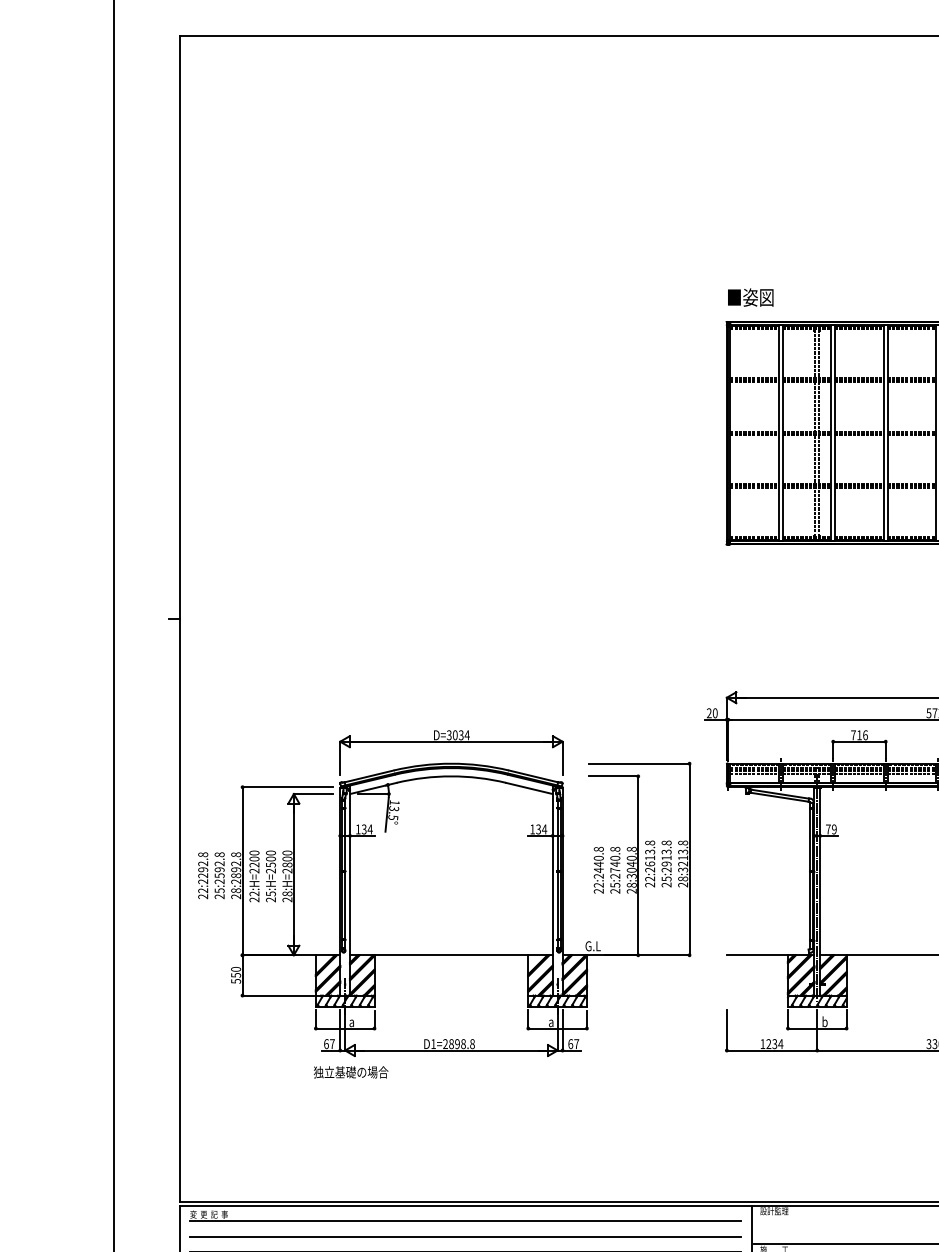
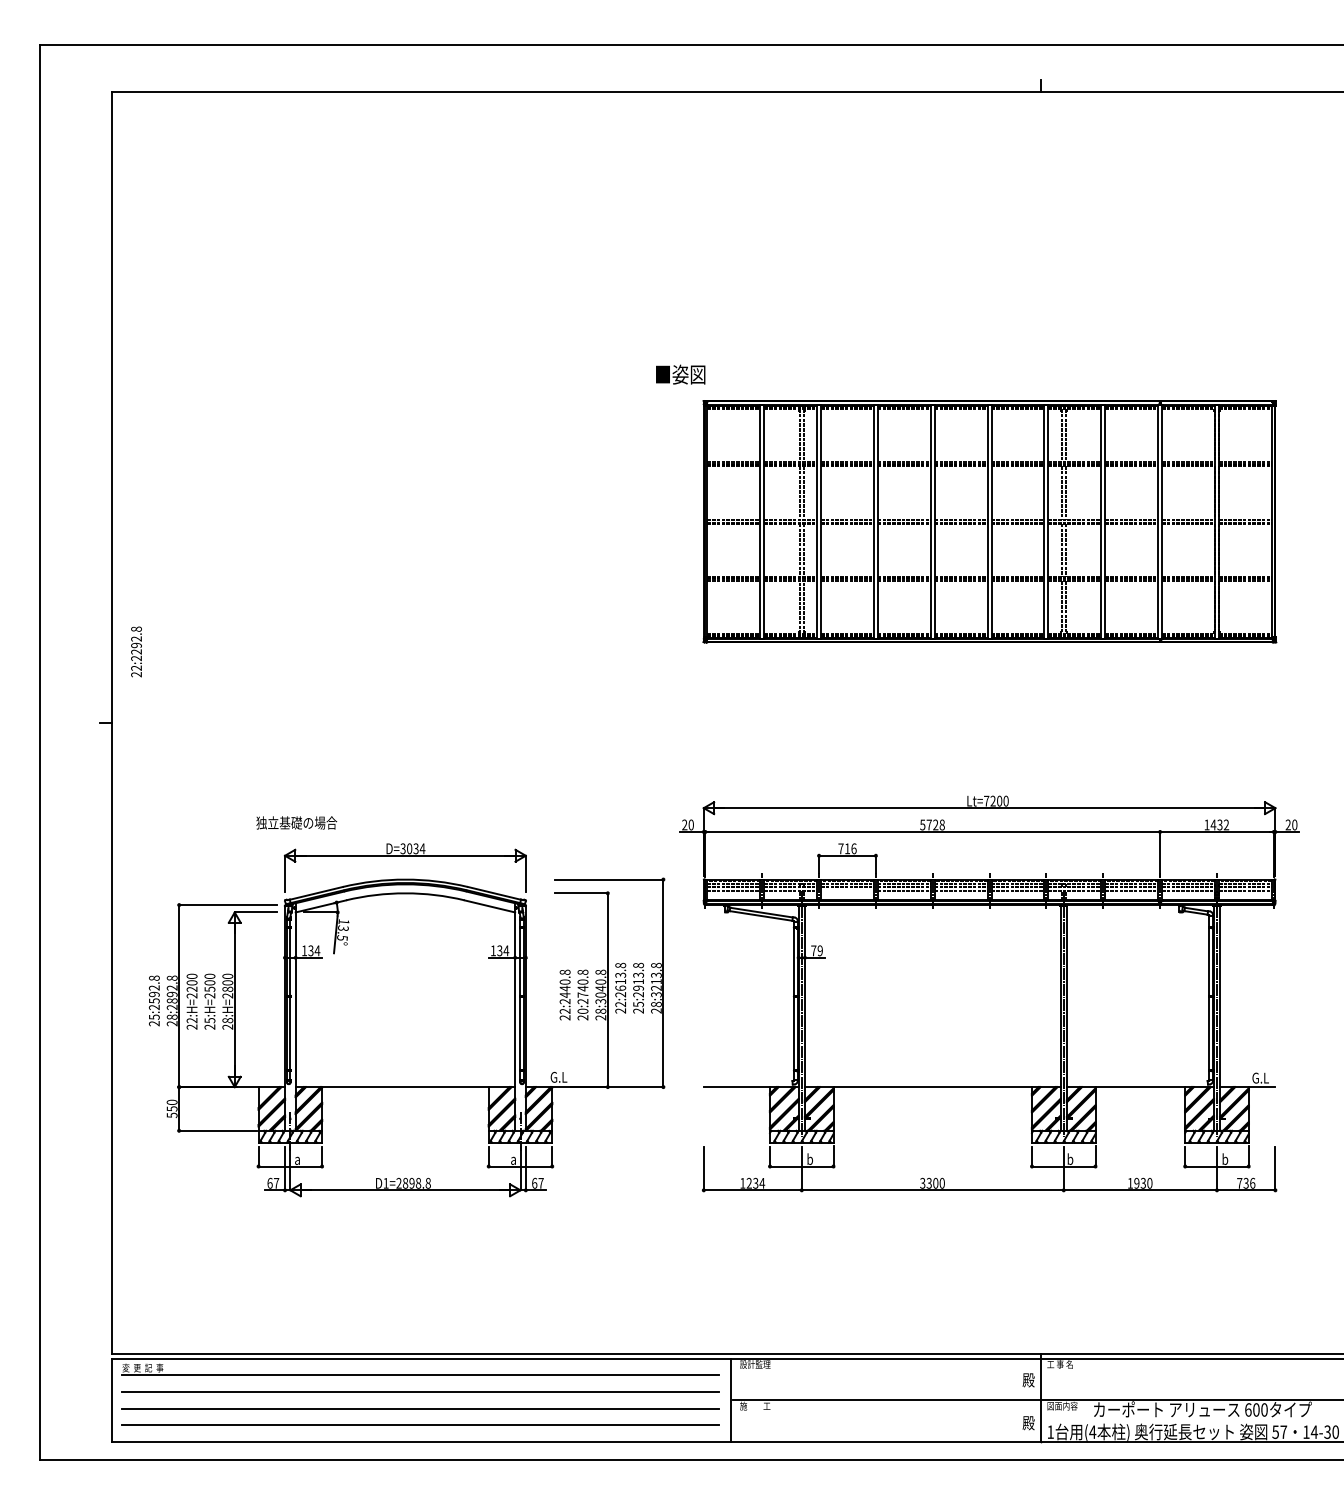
text: (750, 297) -> (680, 374), moved
line: (859, 773) -> (847, 890), removed
text: (203, 875) -> (136, 651), moved
text: (614, 884) -> (582, 1010), 25:2740.8 -> 20:2740.8
text: (350, 1071) -> (296, 822), moved

